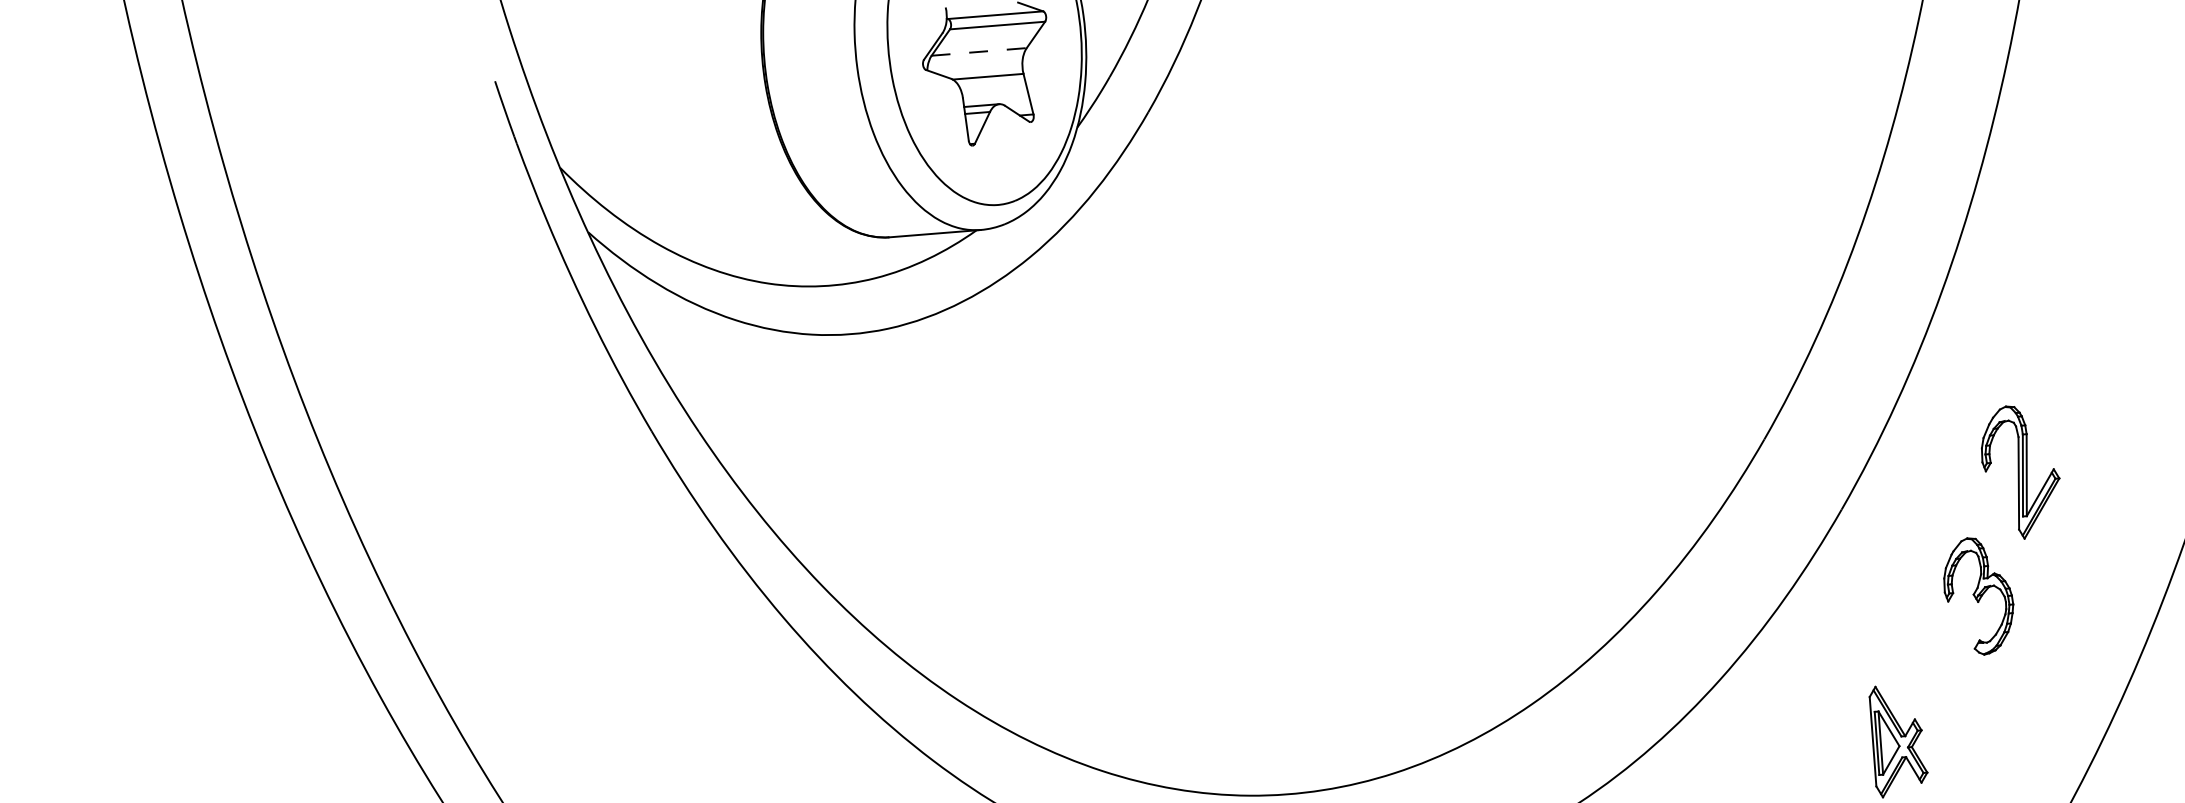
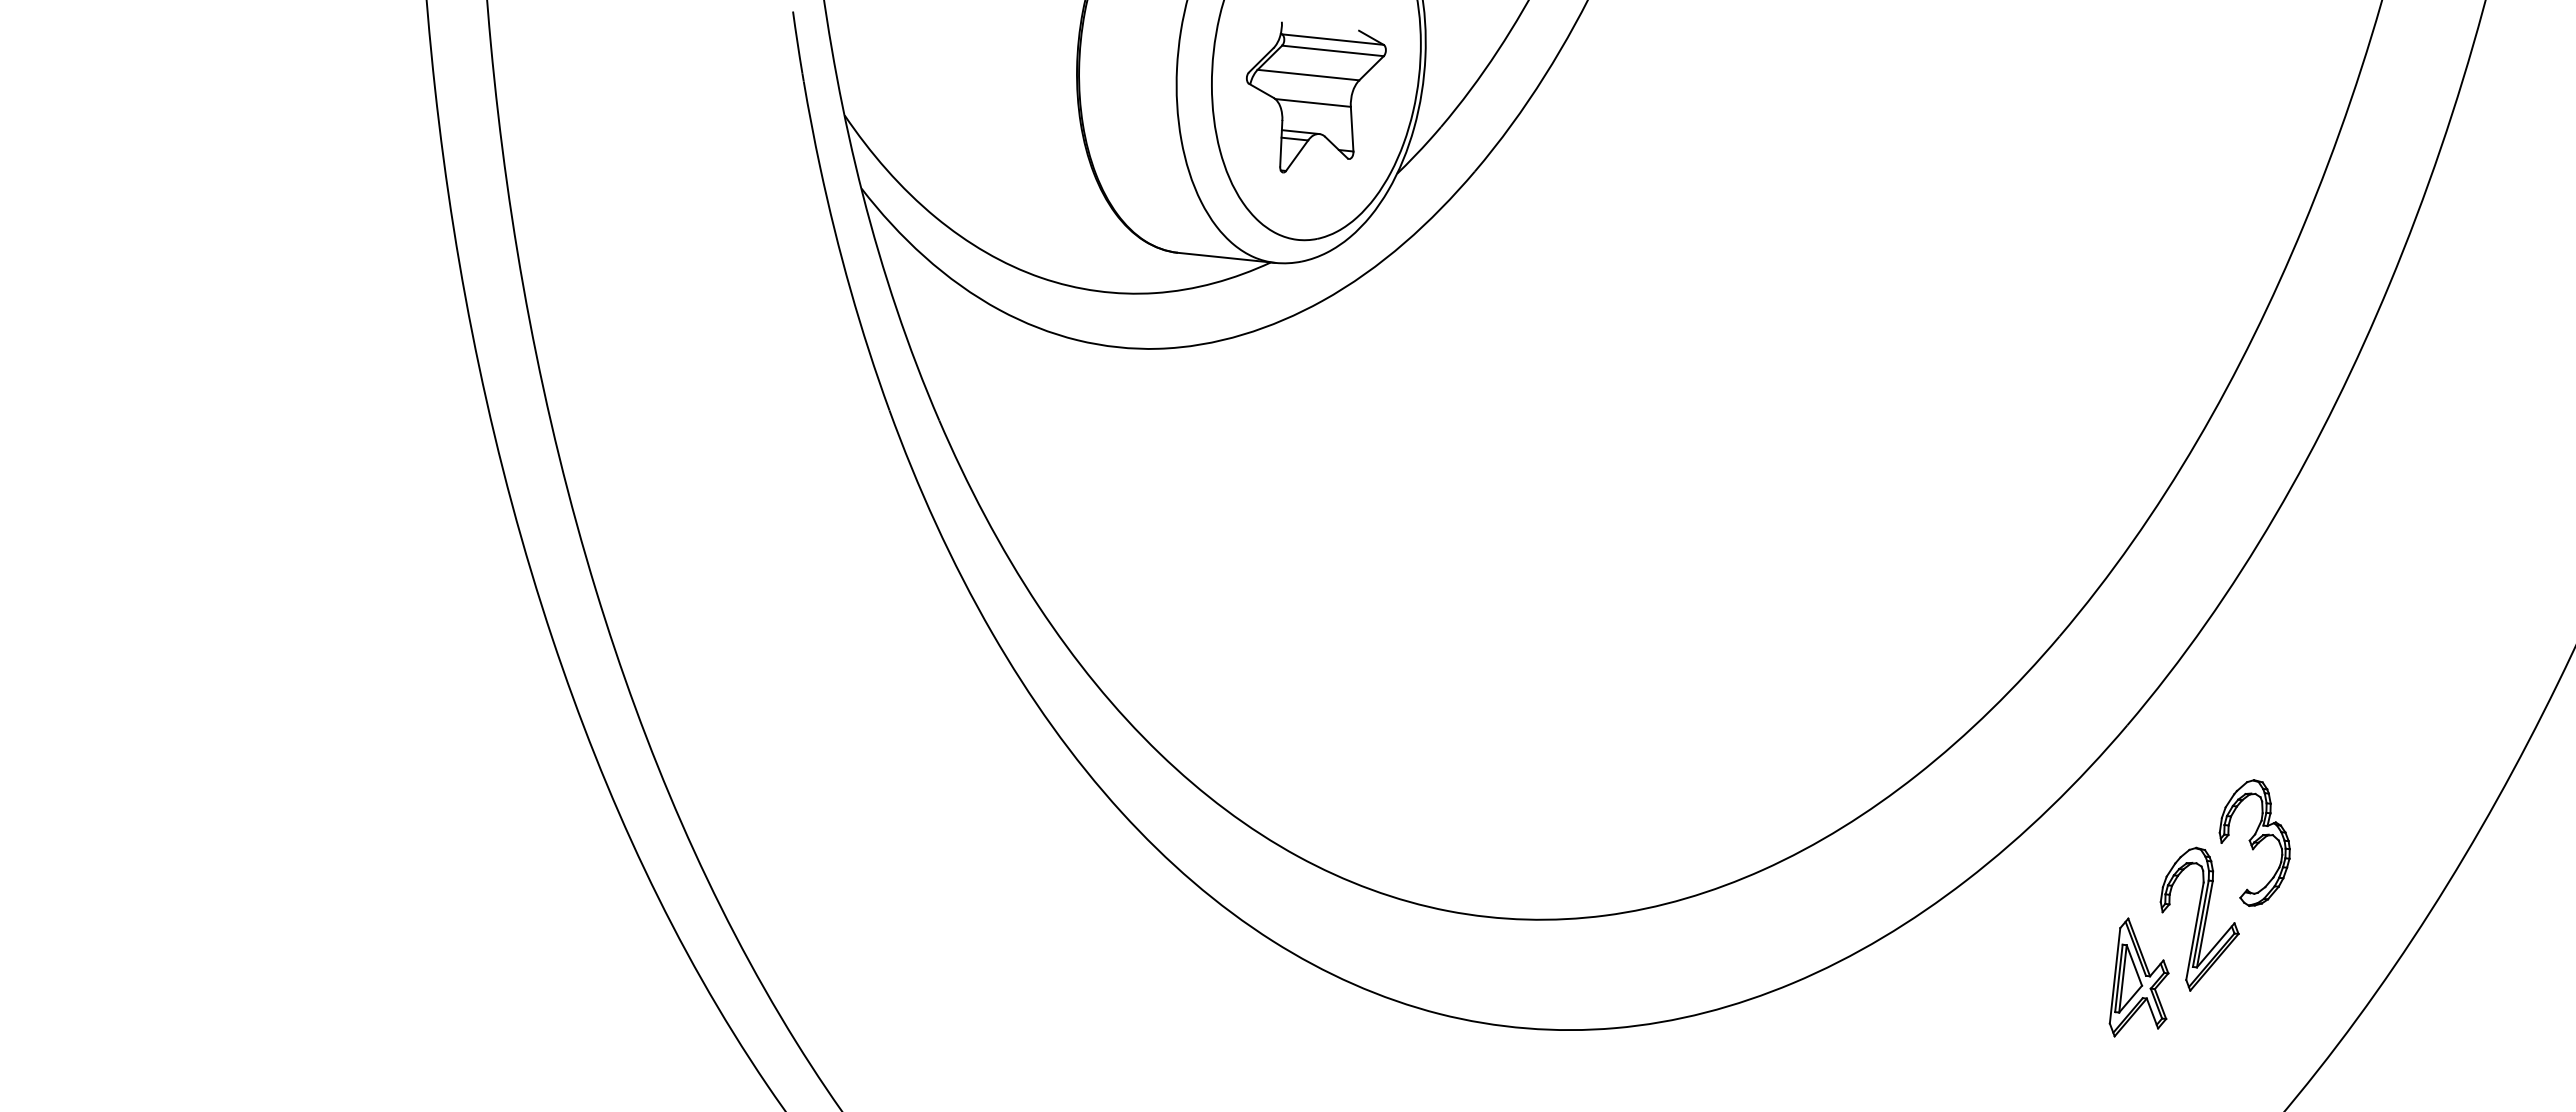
line: (980, 52) -> (1309, 75), dashed -> solid
part: (2020, 470) -> (2199, 918), moved

